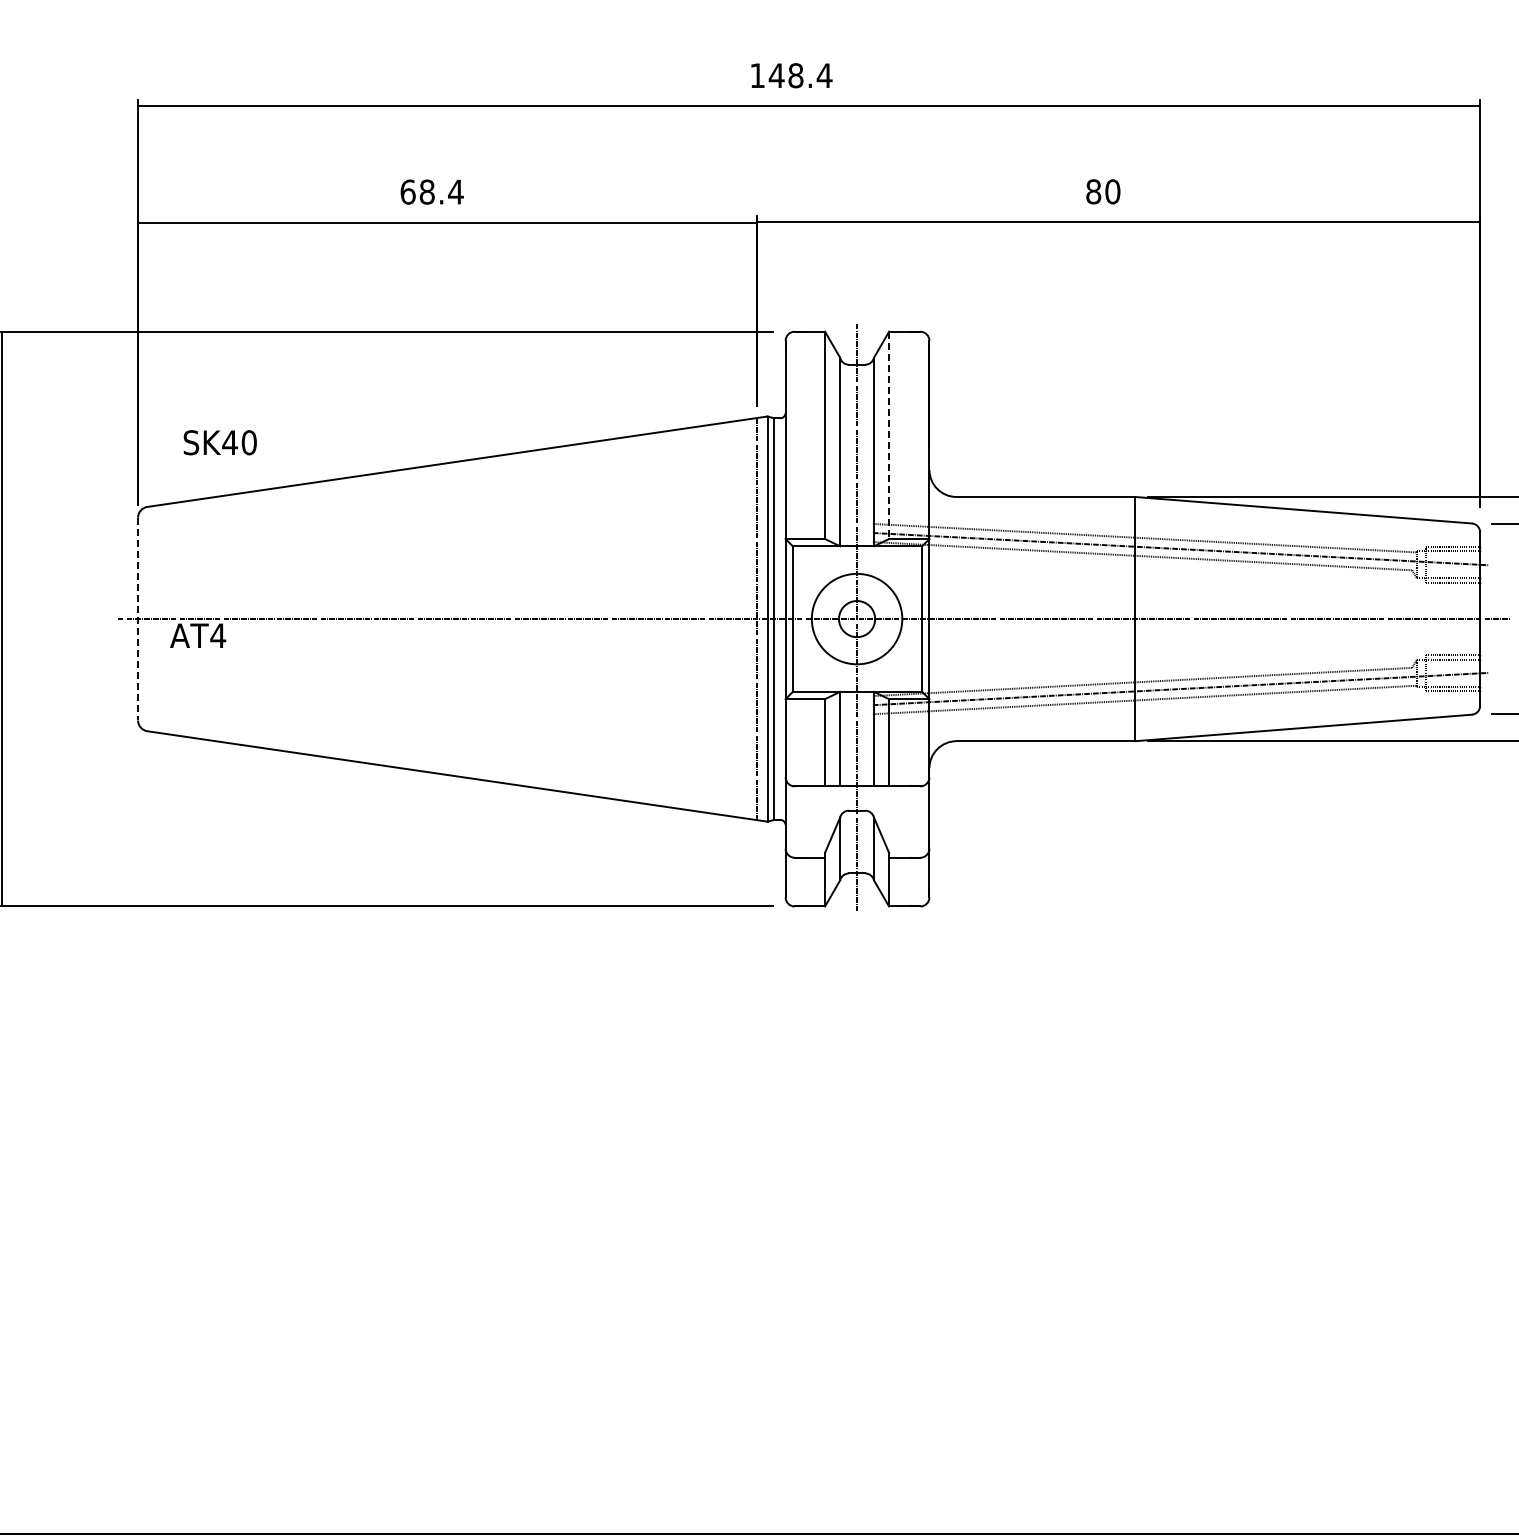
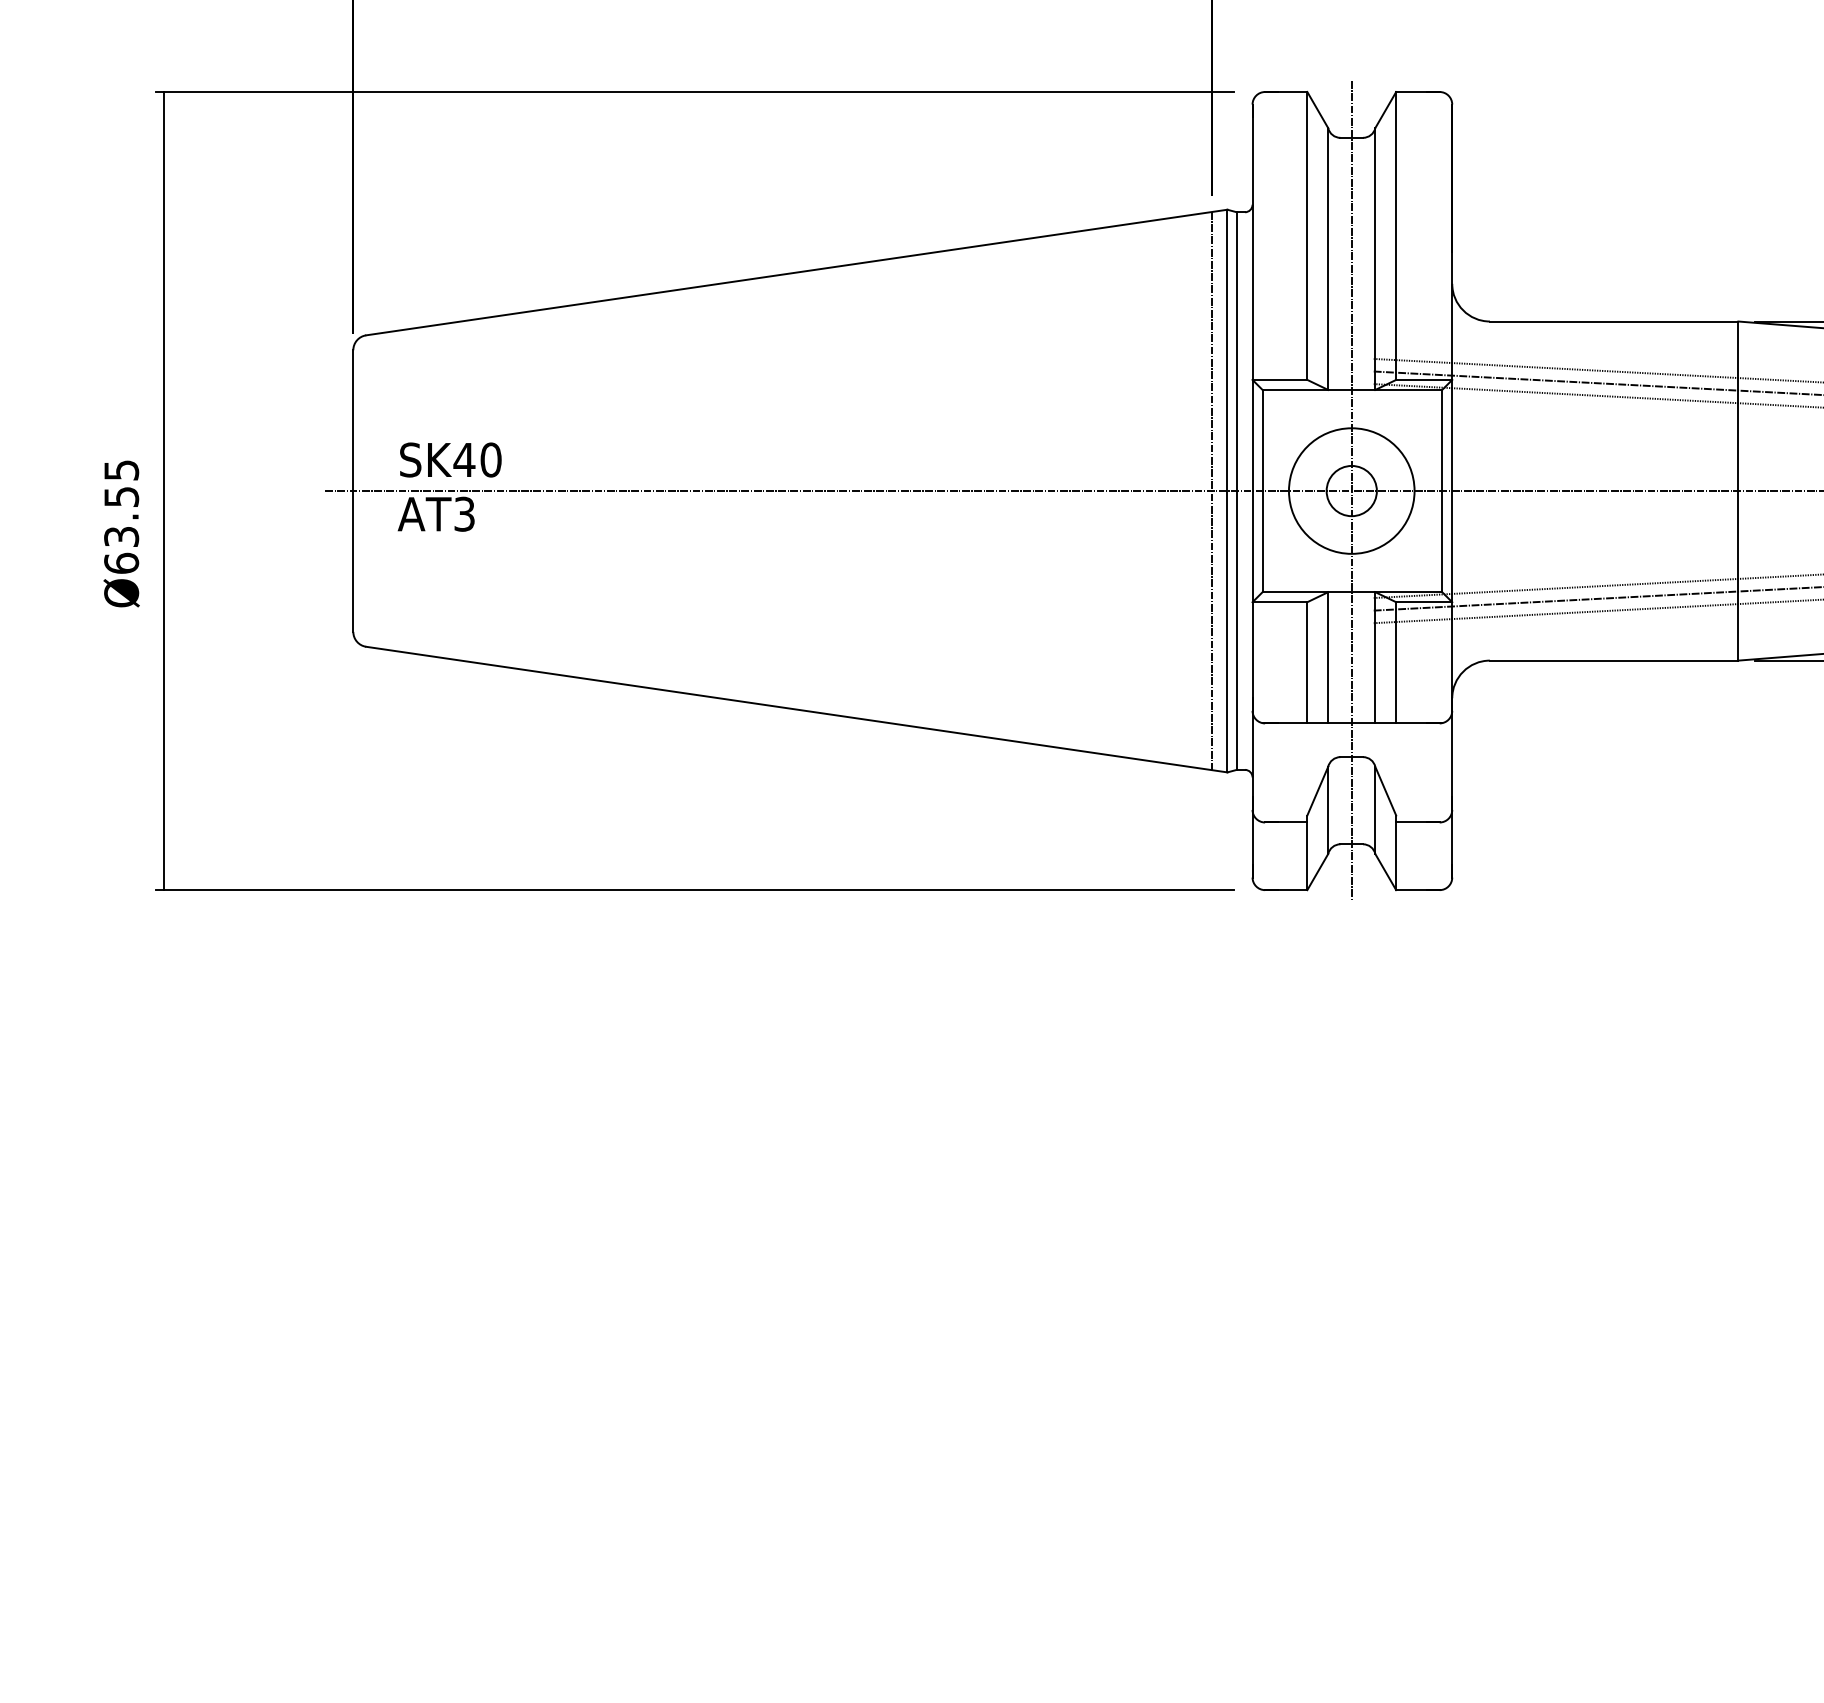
line: (889, 435) -> (1396, 236), dashed -> solid
text: (219, 442) -> (449, 459), moved
line: (138, 619) -> (353, 491), dashed -> solid
text: (218, 635) -> (464, 513), AT4 -> AT3

